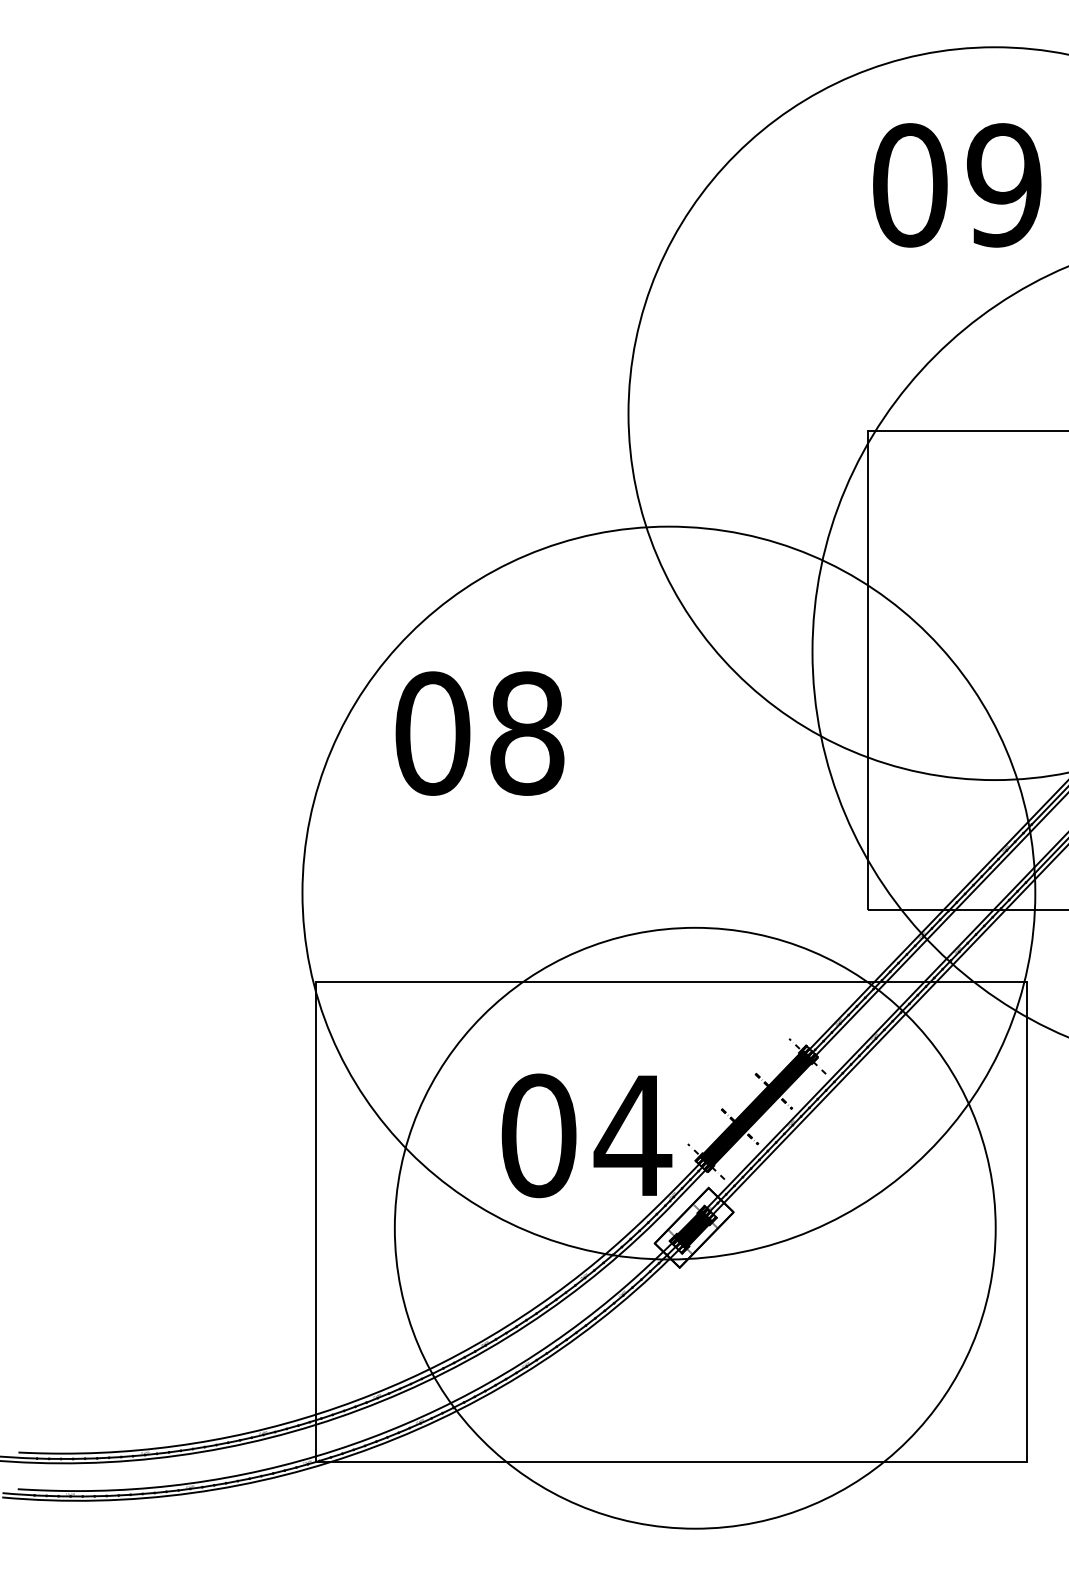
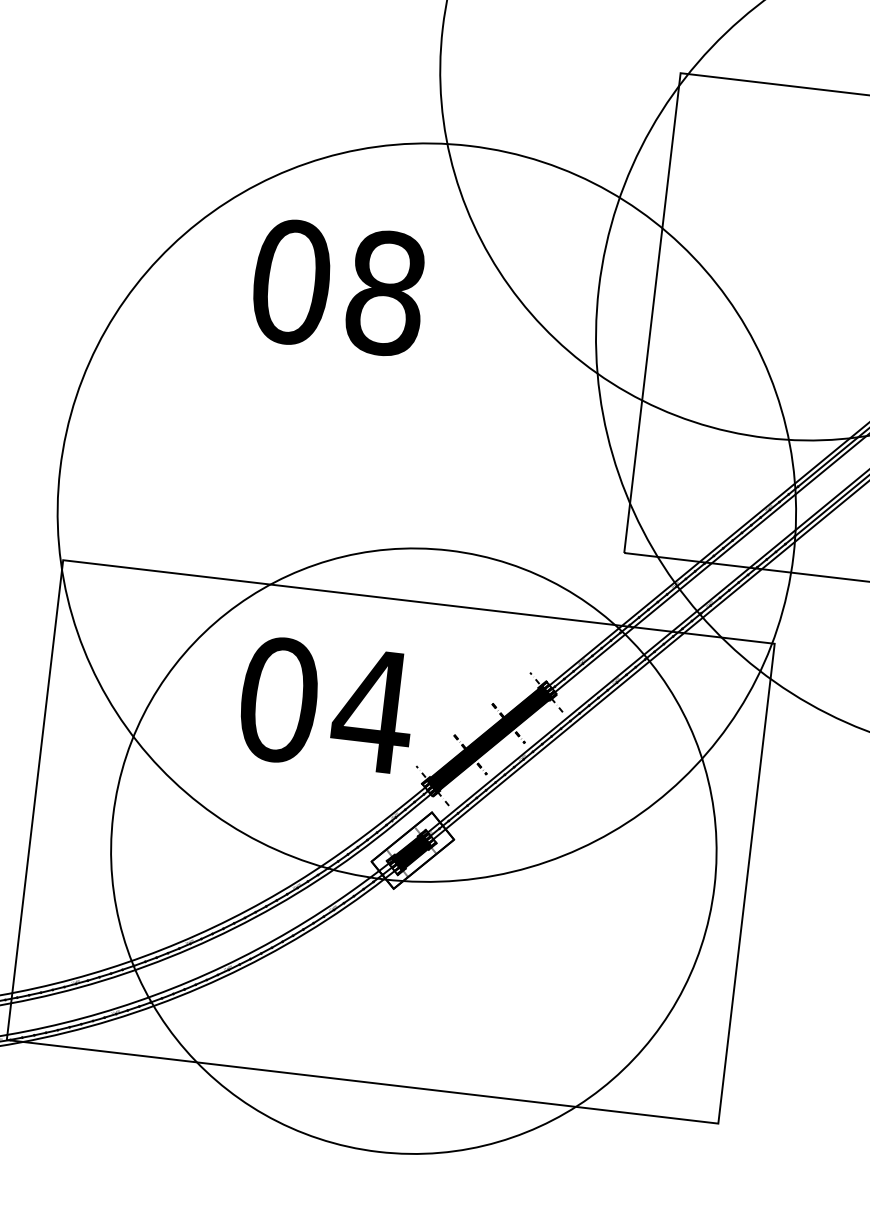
text: (479, 733) -> (338, 287), moved
text: (586, 1135) -> (326, 705), moved

